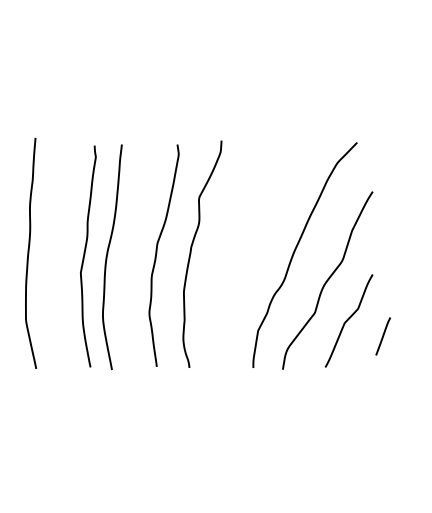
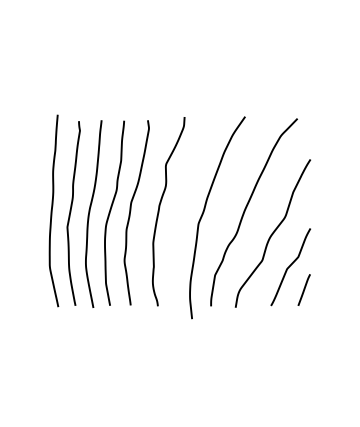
curve: (29, 252) -> (52, 210), moved
curve: (133, 252) -> (111, 210), added
curve: (245, 255) -> (204, 212), added
line: (382, 335) -> (303, 289), moved

